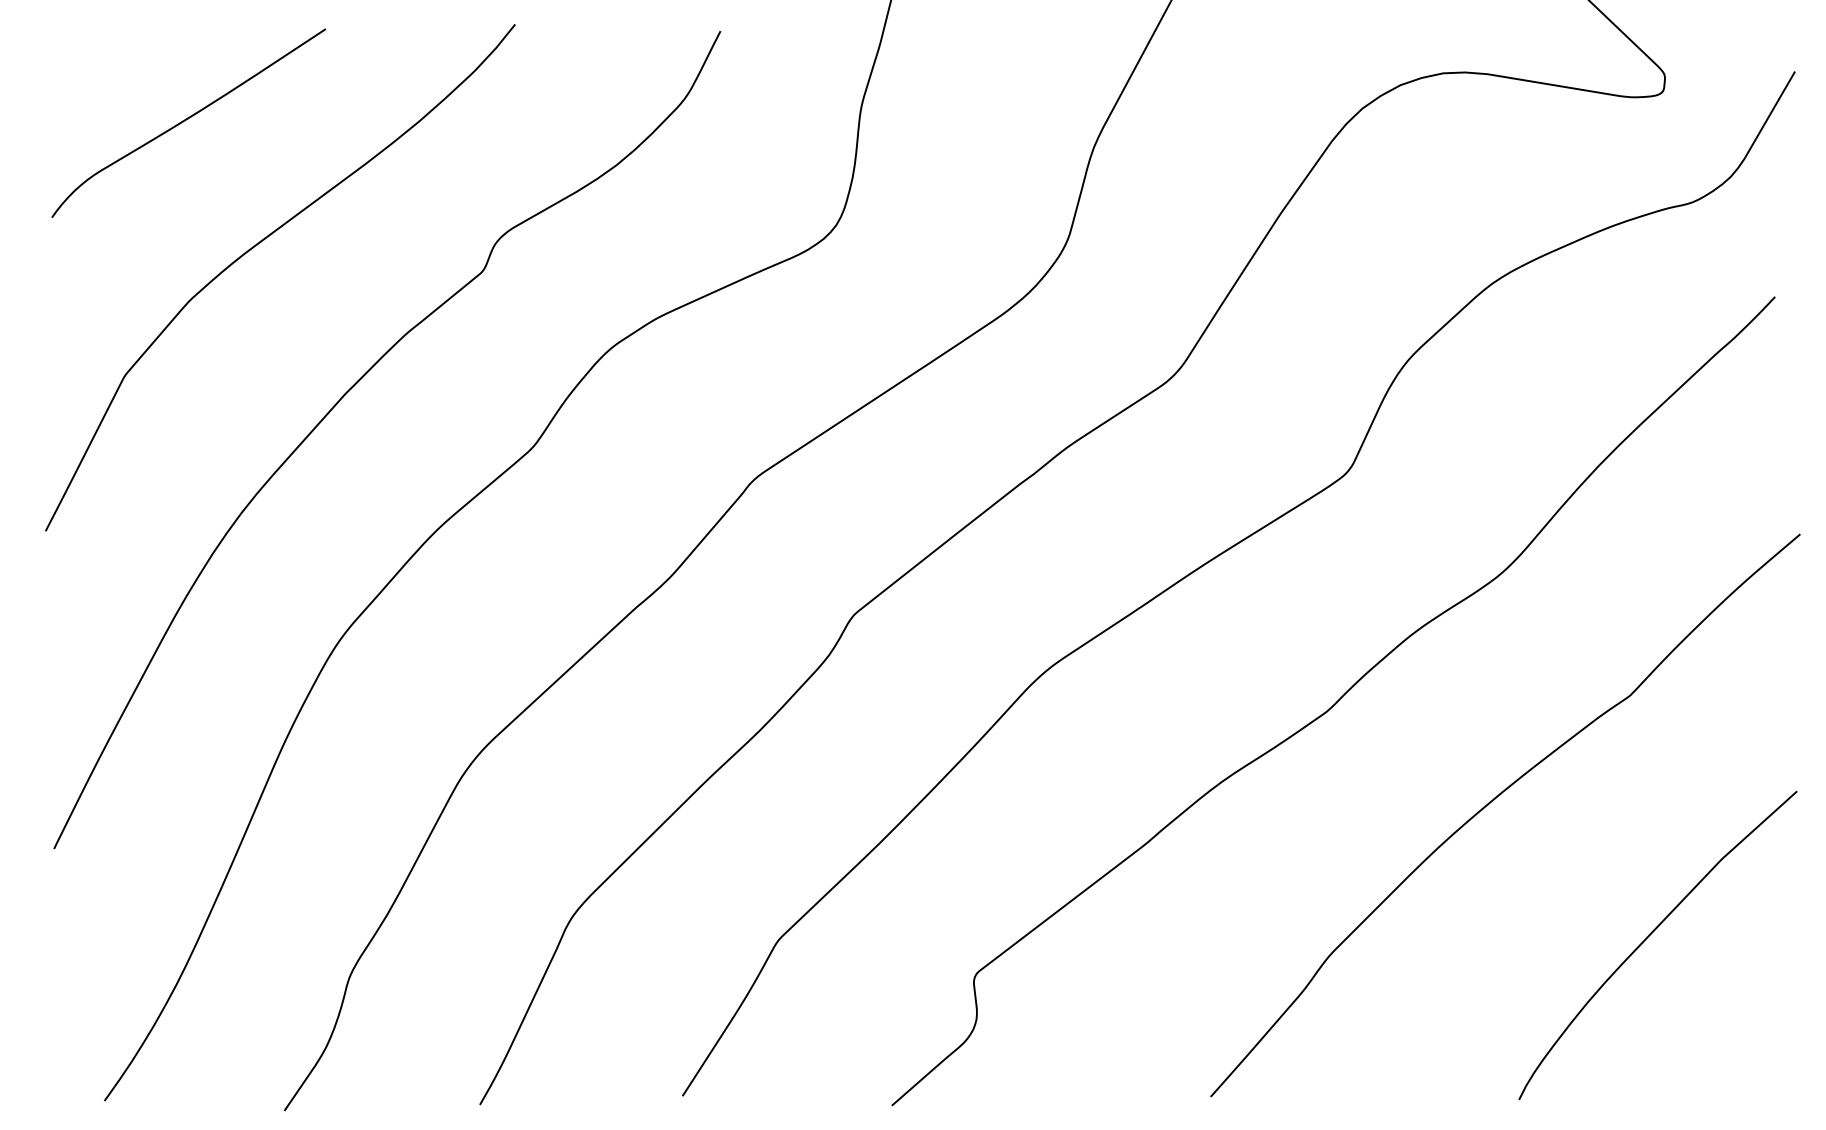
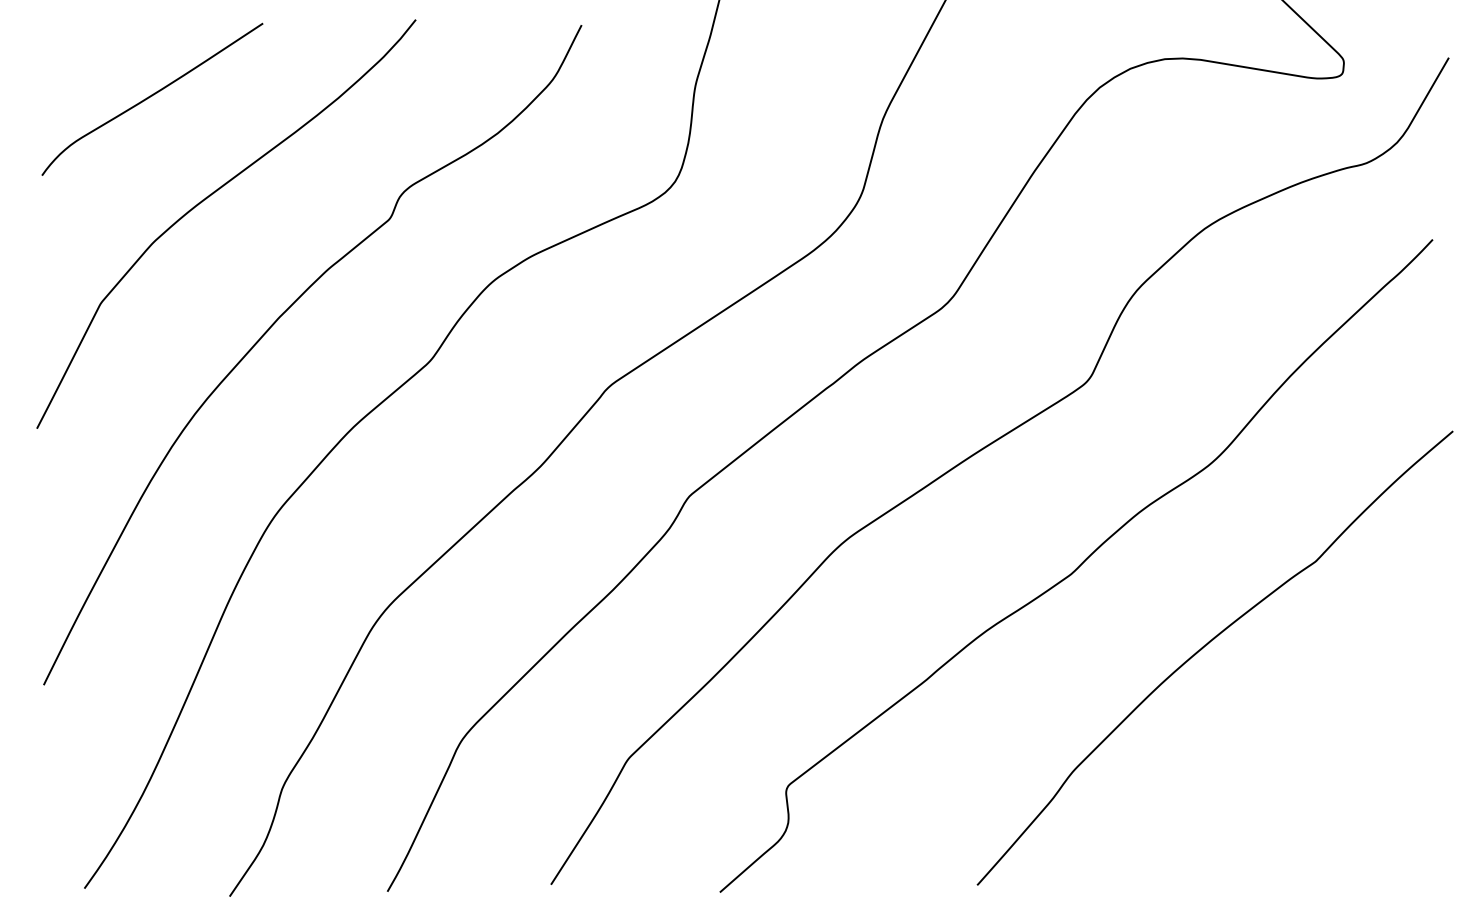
curve: (1649, 936) -> (1331, 755), removed

